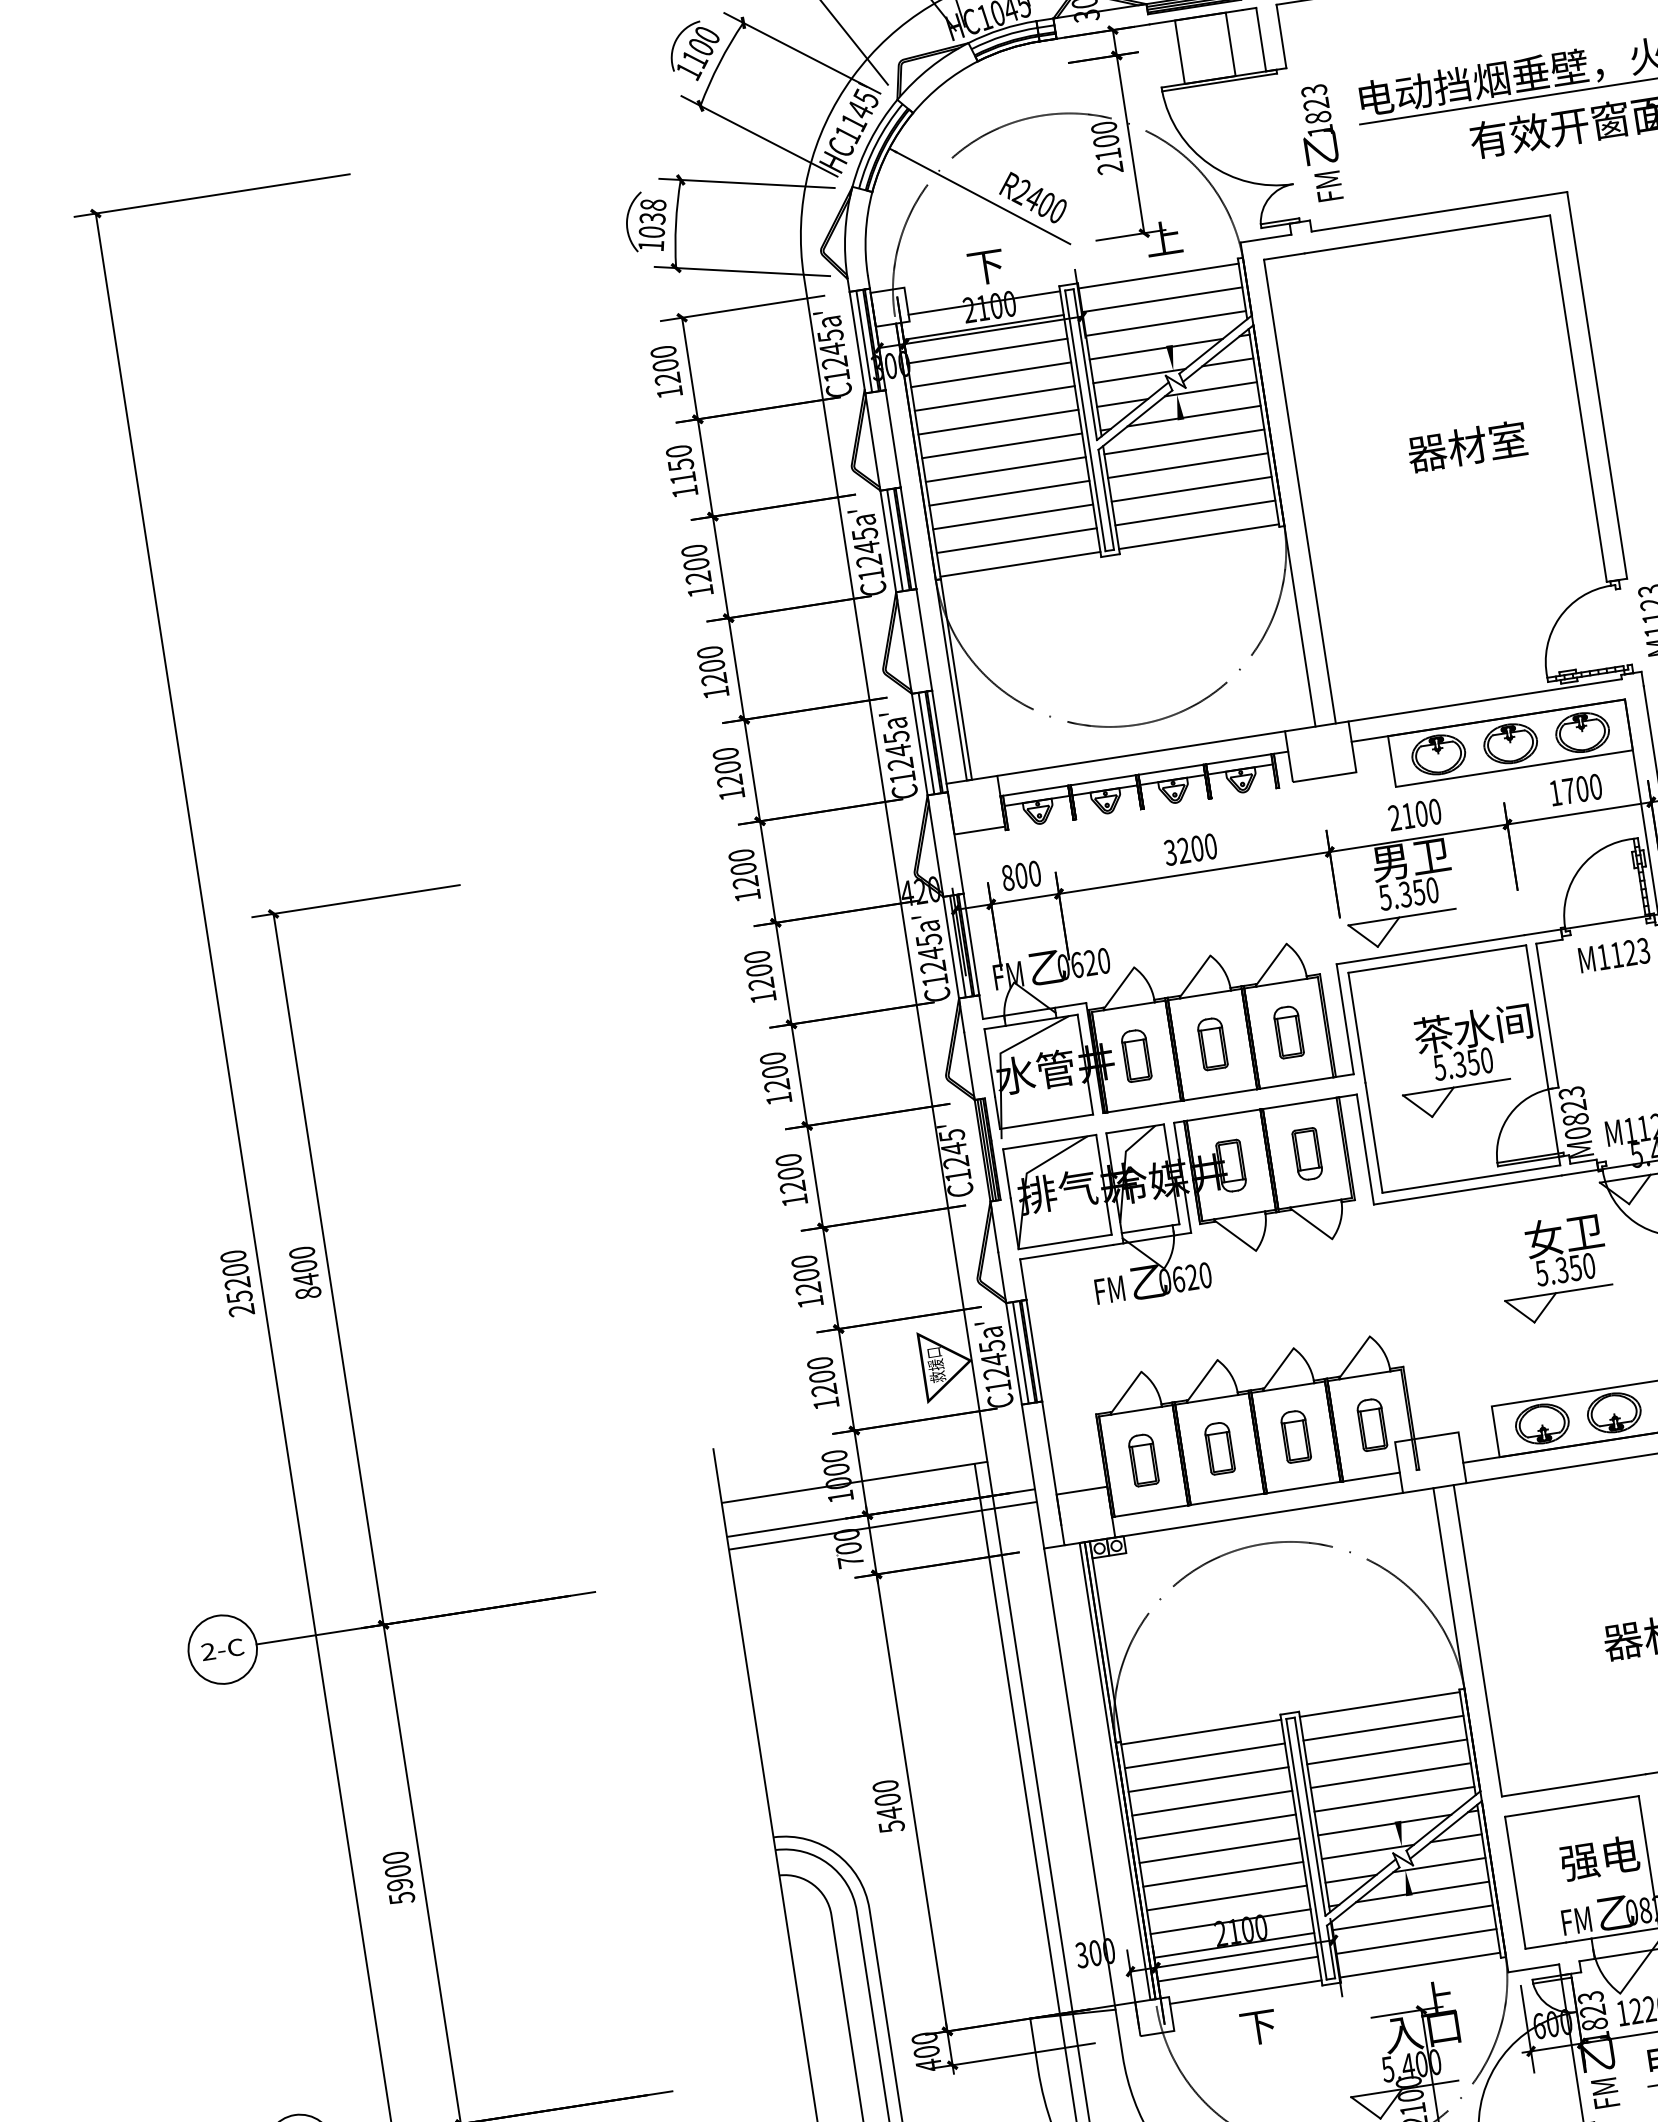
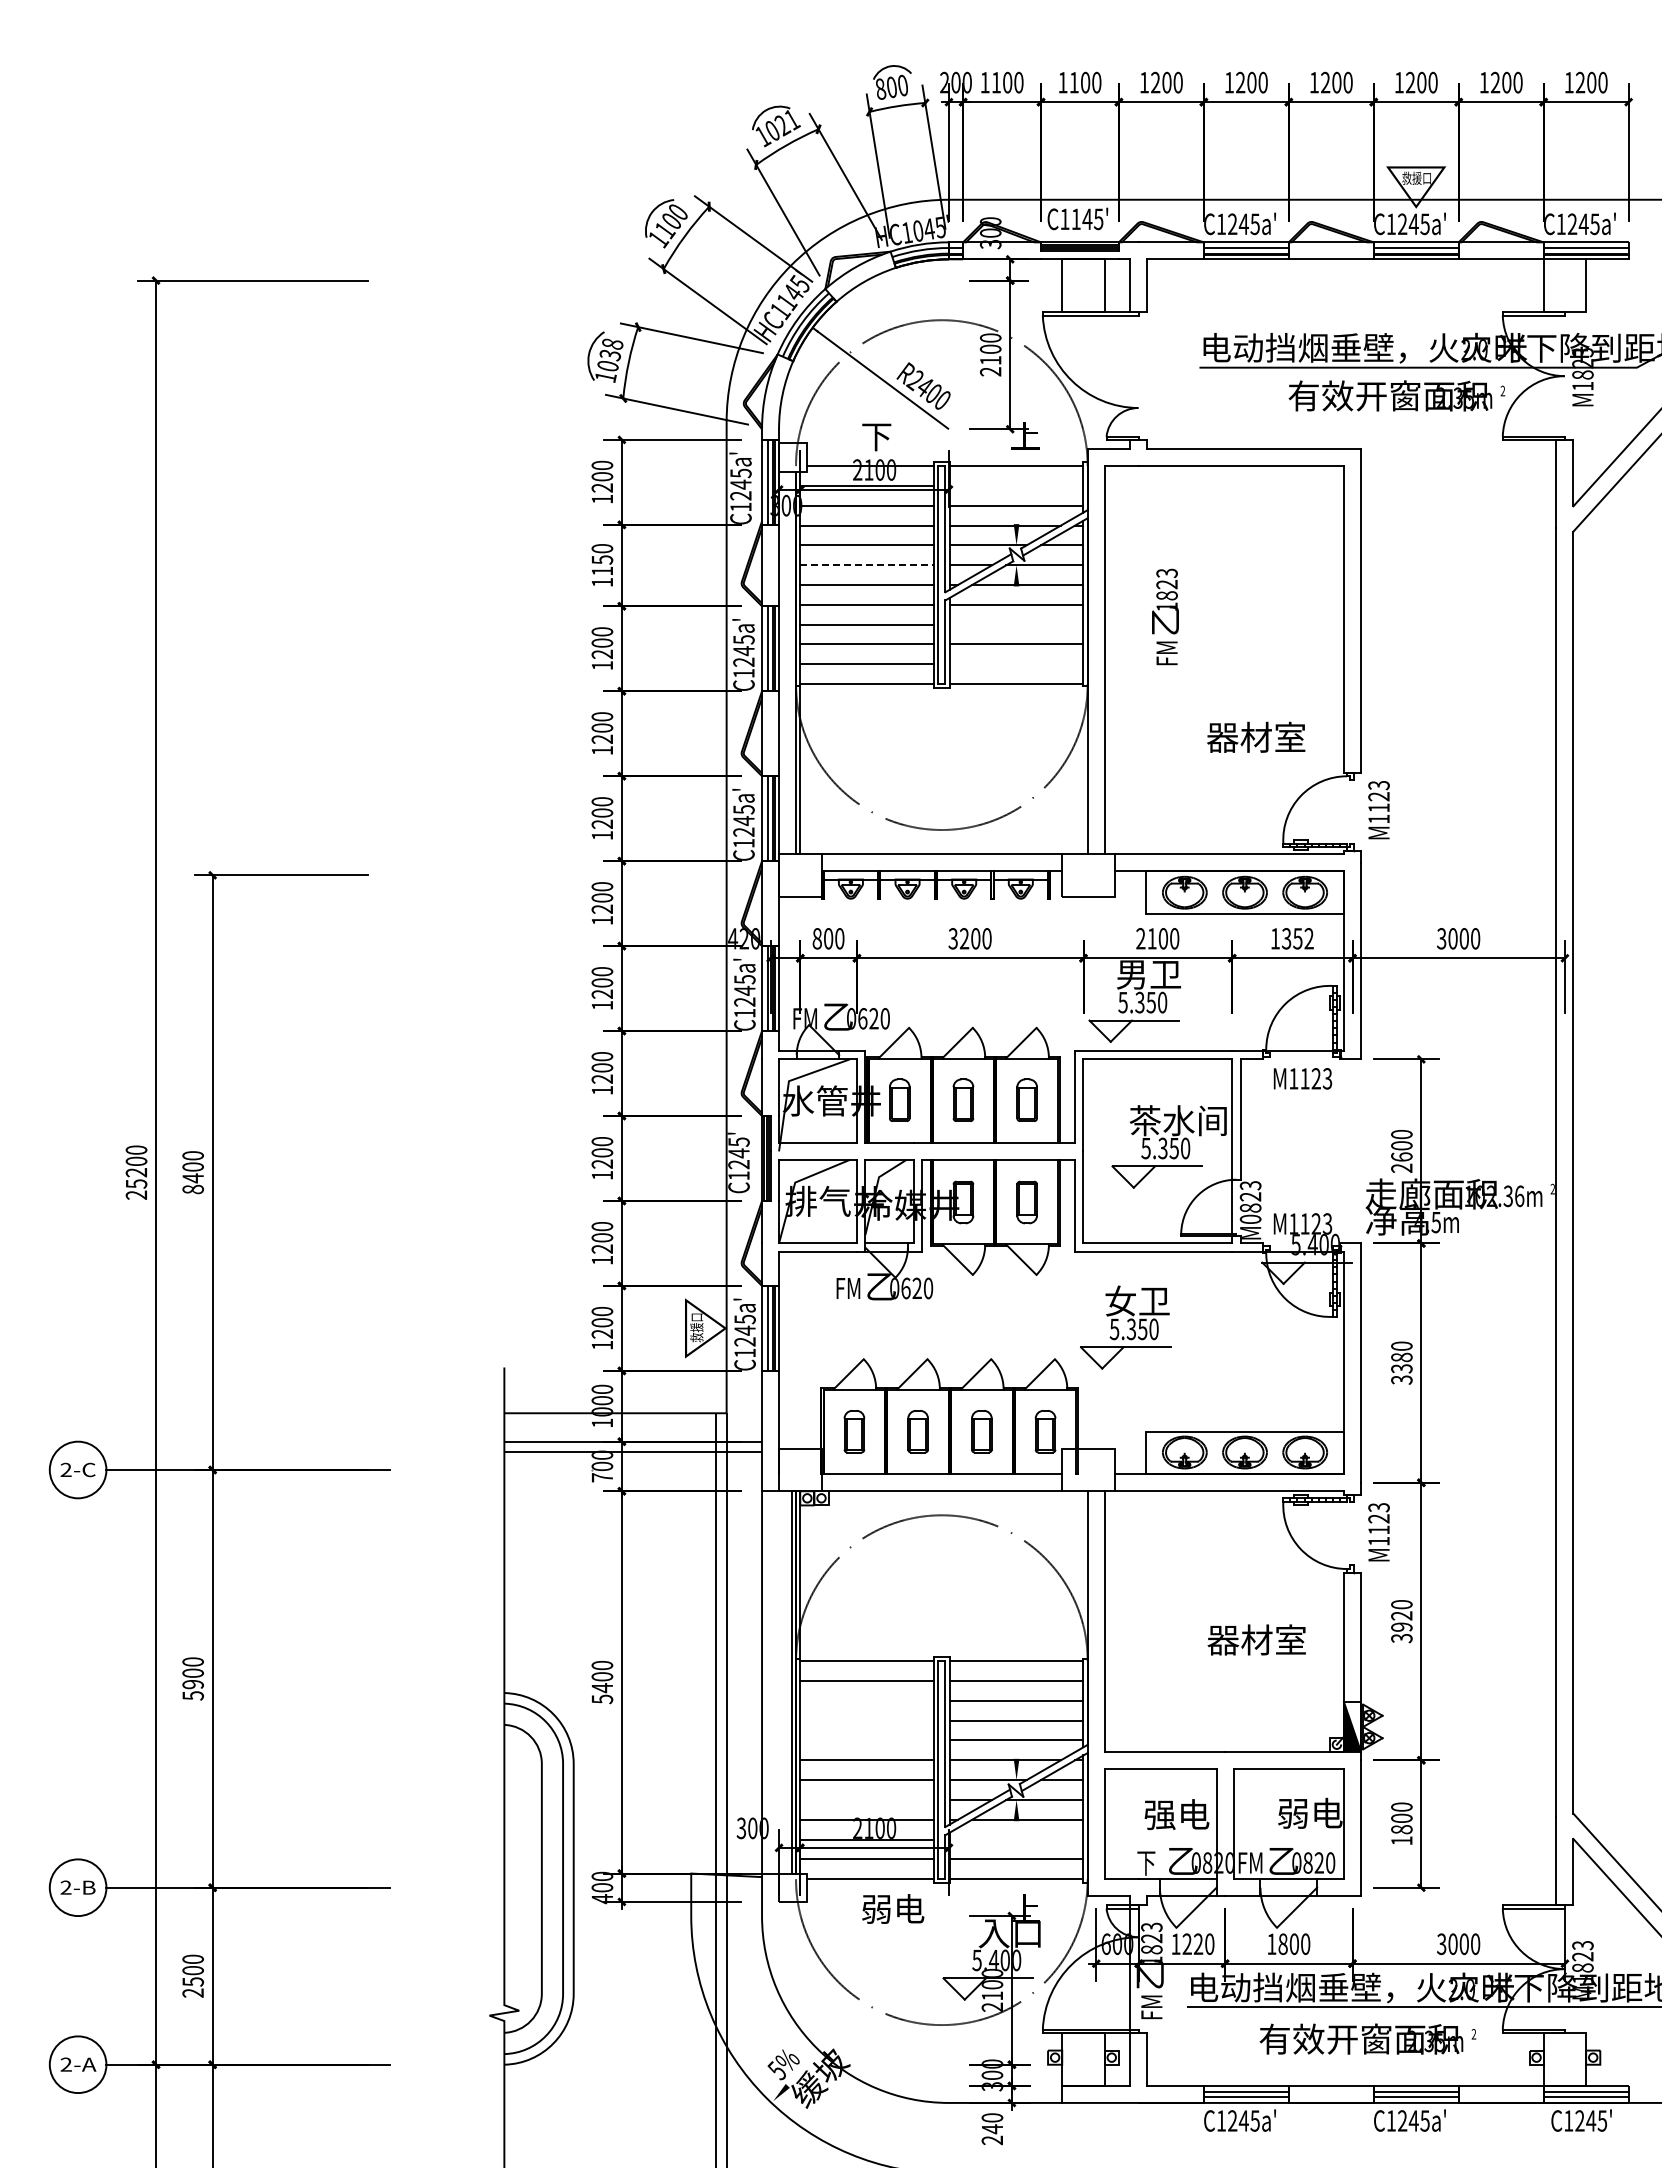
text: (1320, 142) -> (1165, 616), moved
line: (1162, 299) -> (1016, 485), removed
line: (998, 422) -> (867, 565), solid -> dashed
text: (1467, 445) -> (1256, 736), moved
line: (1187, 465) -> (1016, 624), removed
line: (1195, 513) -> (1016, 664), removed
text: (1581, 788) -> (1297, 938), 1700 -> 1352
part: (1554, 1269) -> (1125, 1327), moved
line: (1208, 1779) -> (867, 1700), removed
line: (1212, 1802) -> (867, 1720), removed
line: (1216, 1826) -> (867, 1740), removed
line: (1227, 1897) -> (867, 1799), removed
line: (1412, 1917) -> (1016, 1839), removed
text: (1576, 1921) -> (1149, 1863), FM -> 下
text: (1278, 2022) -> (893, 1908), 下 -> 弱电

